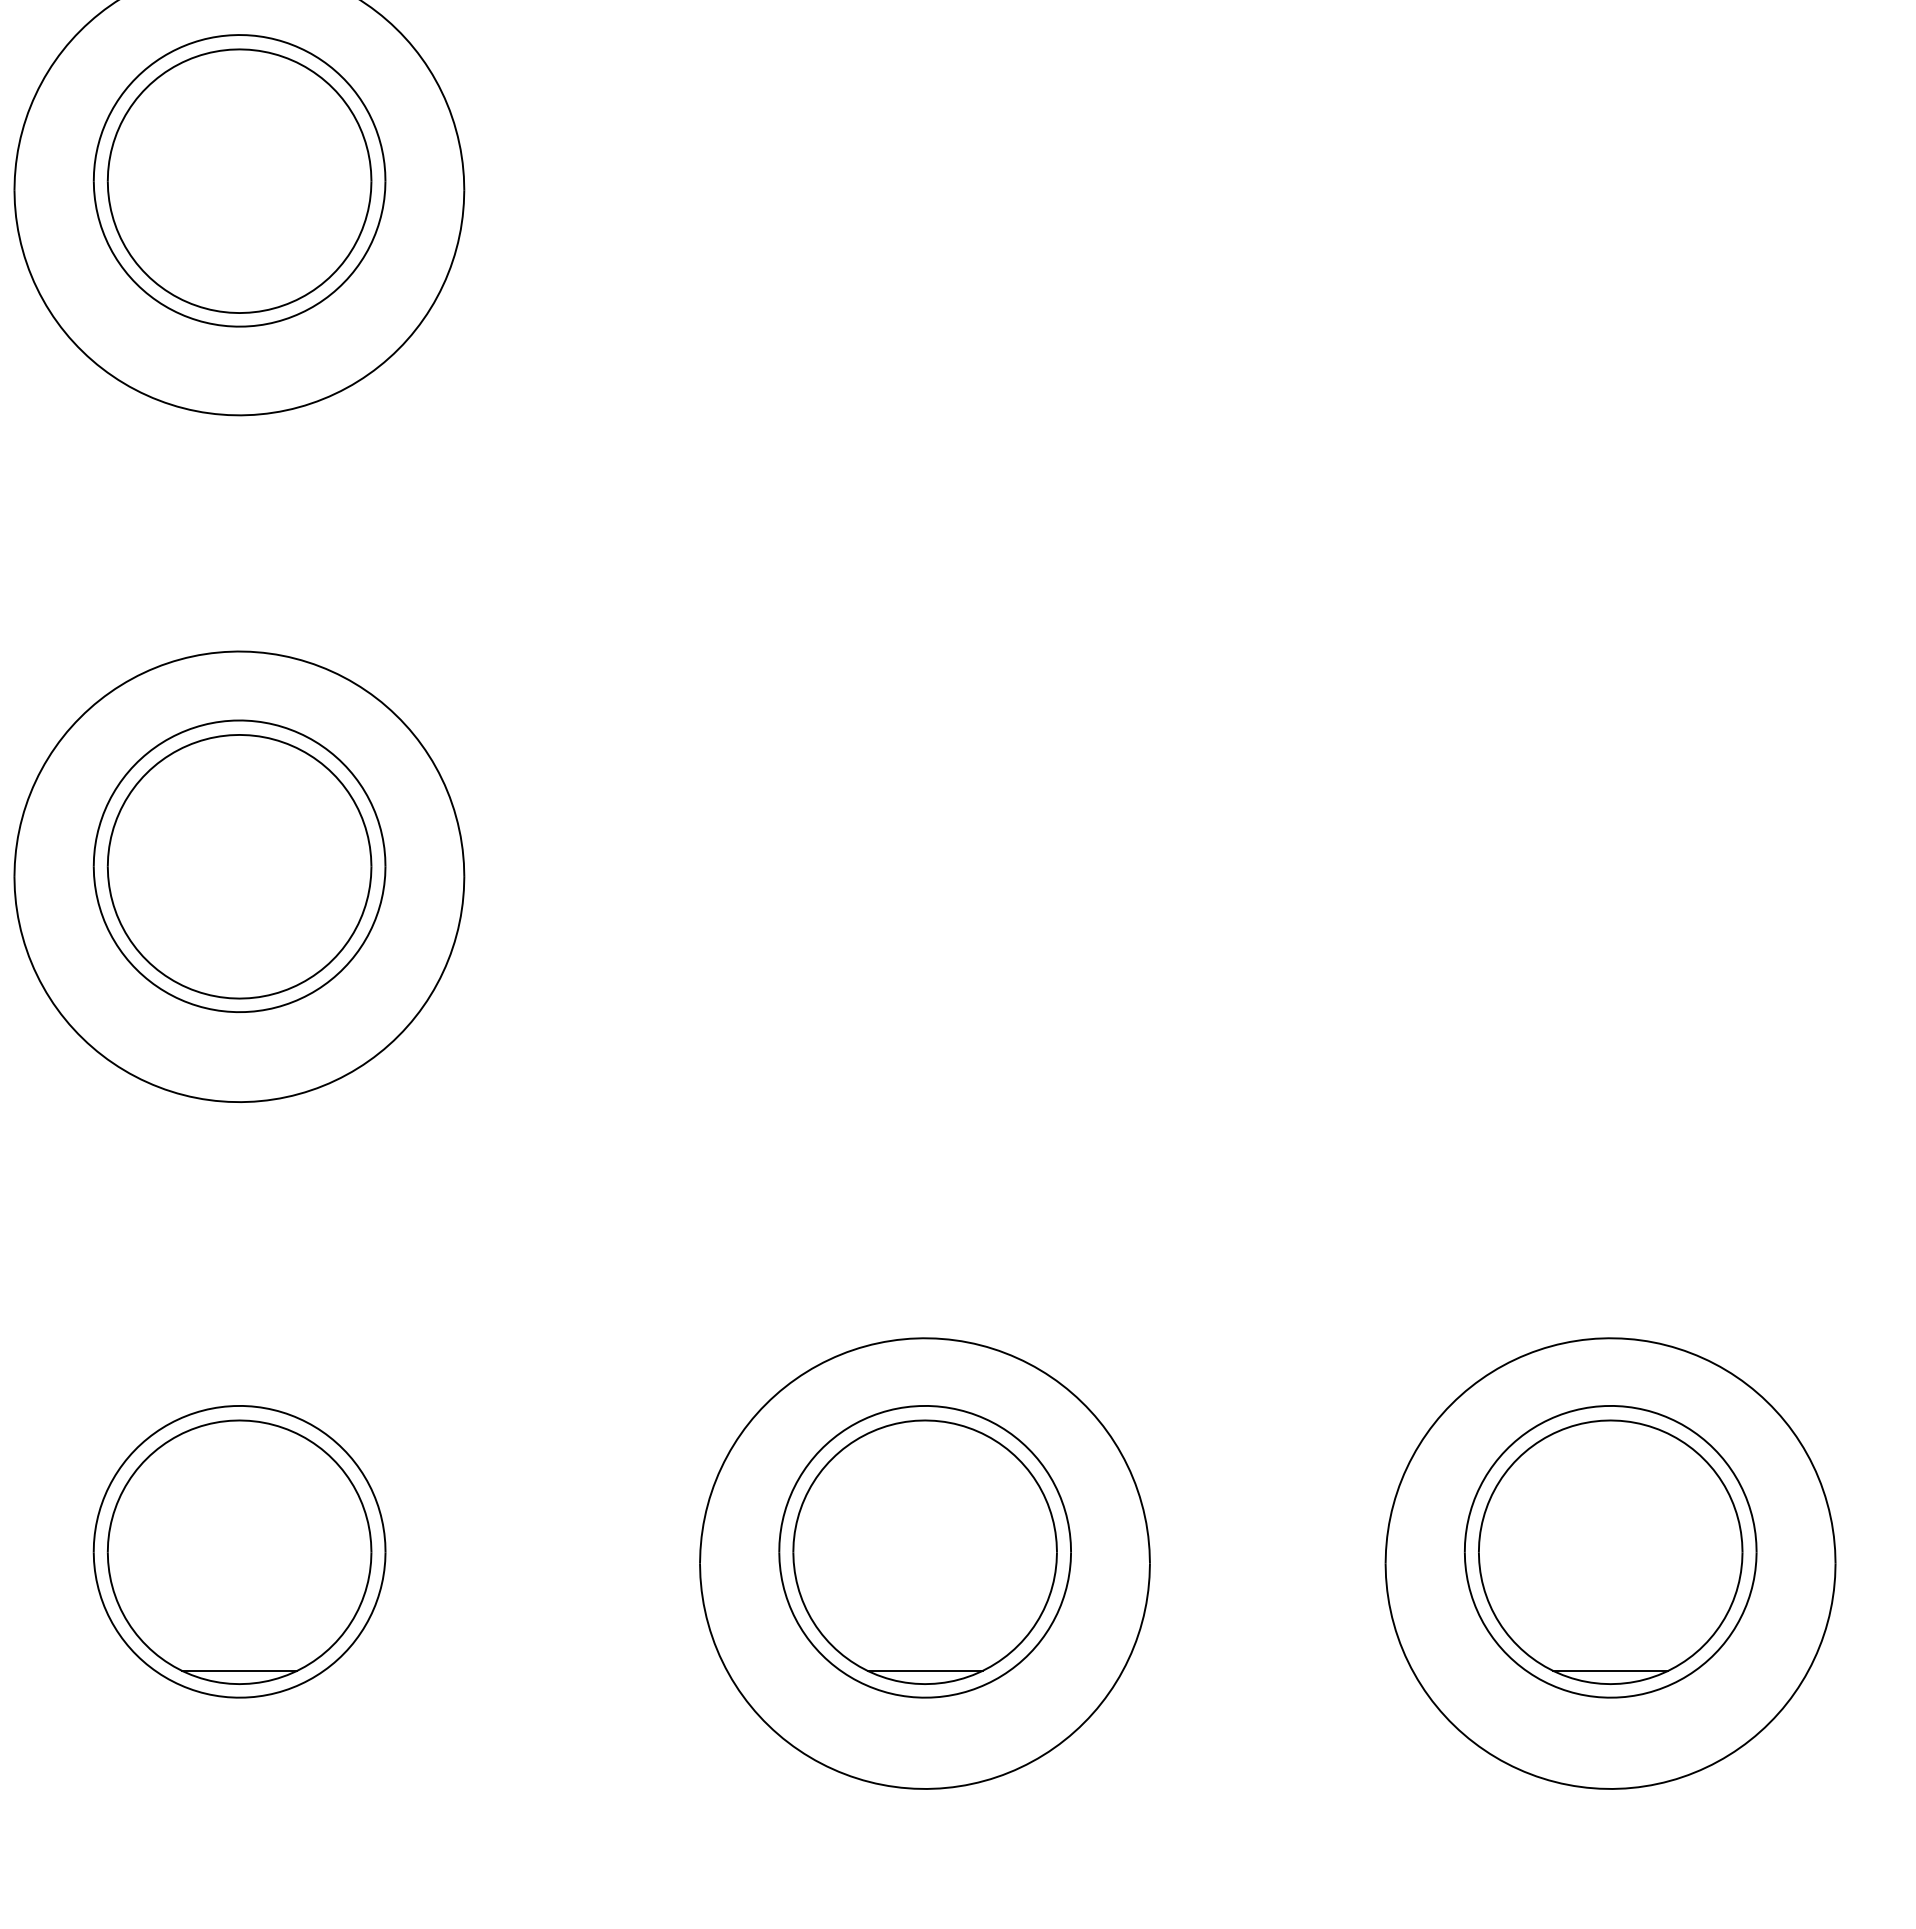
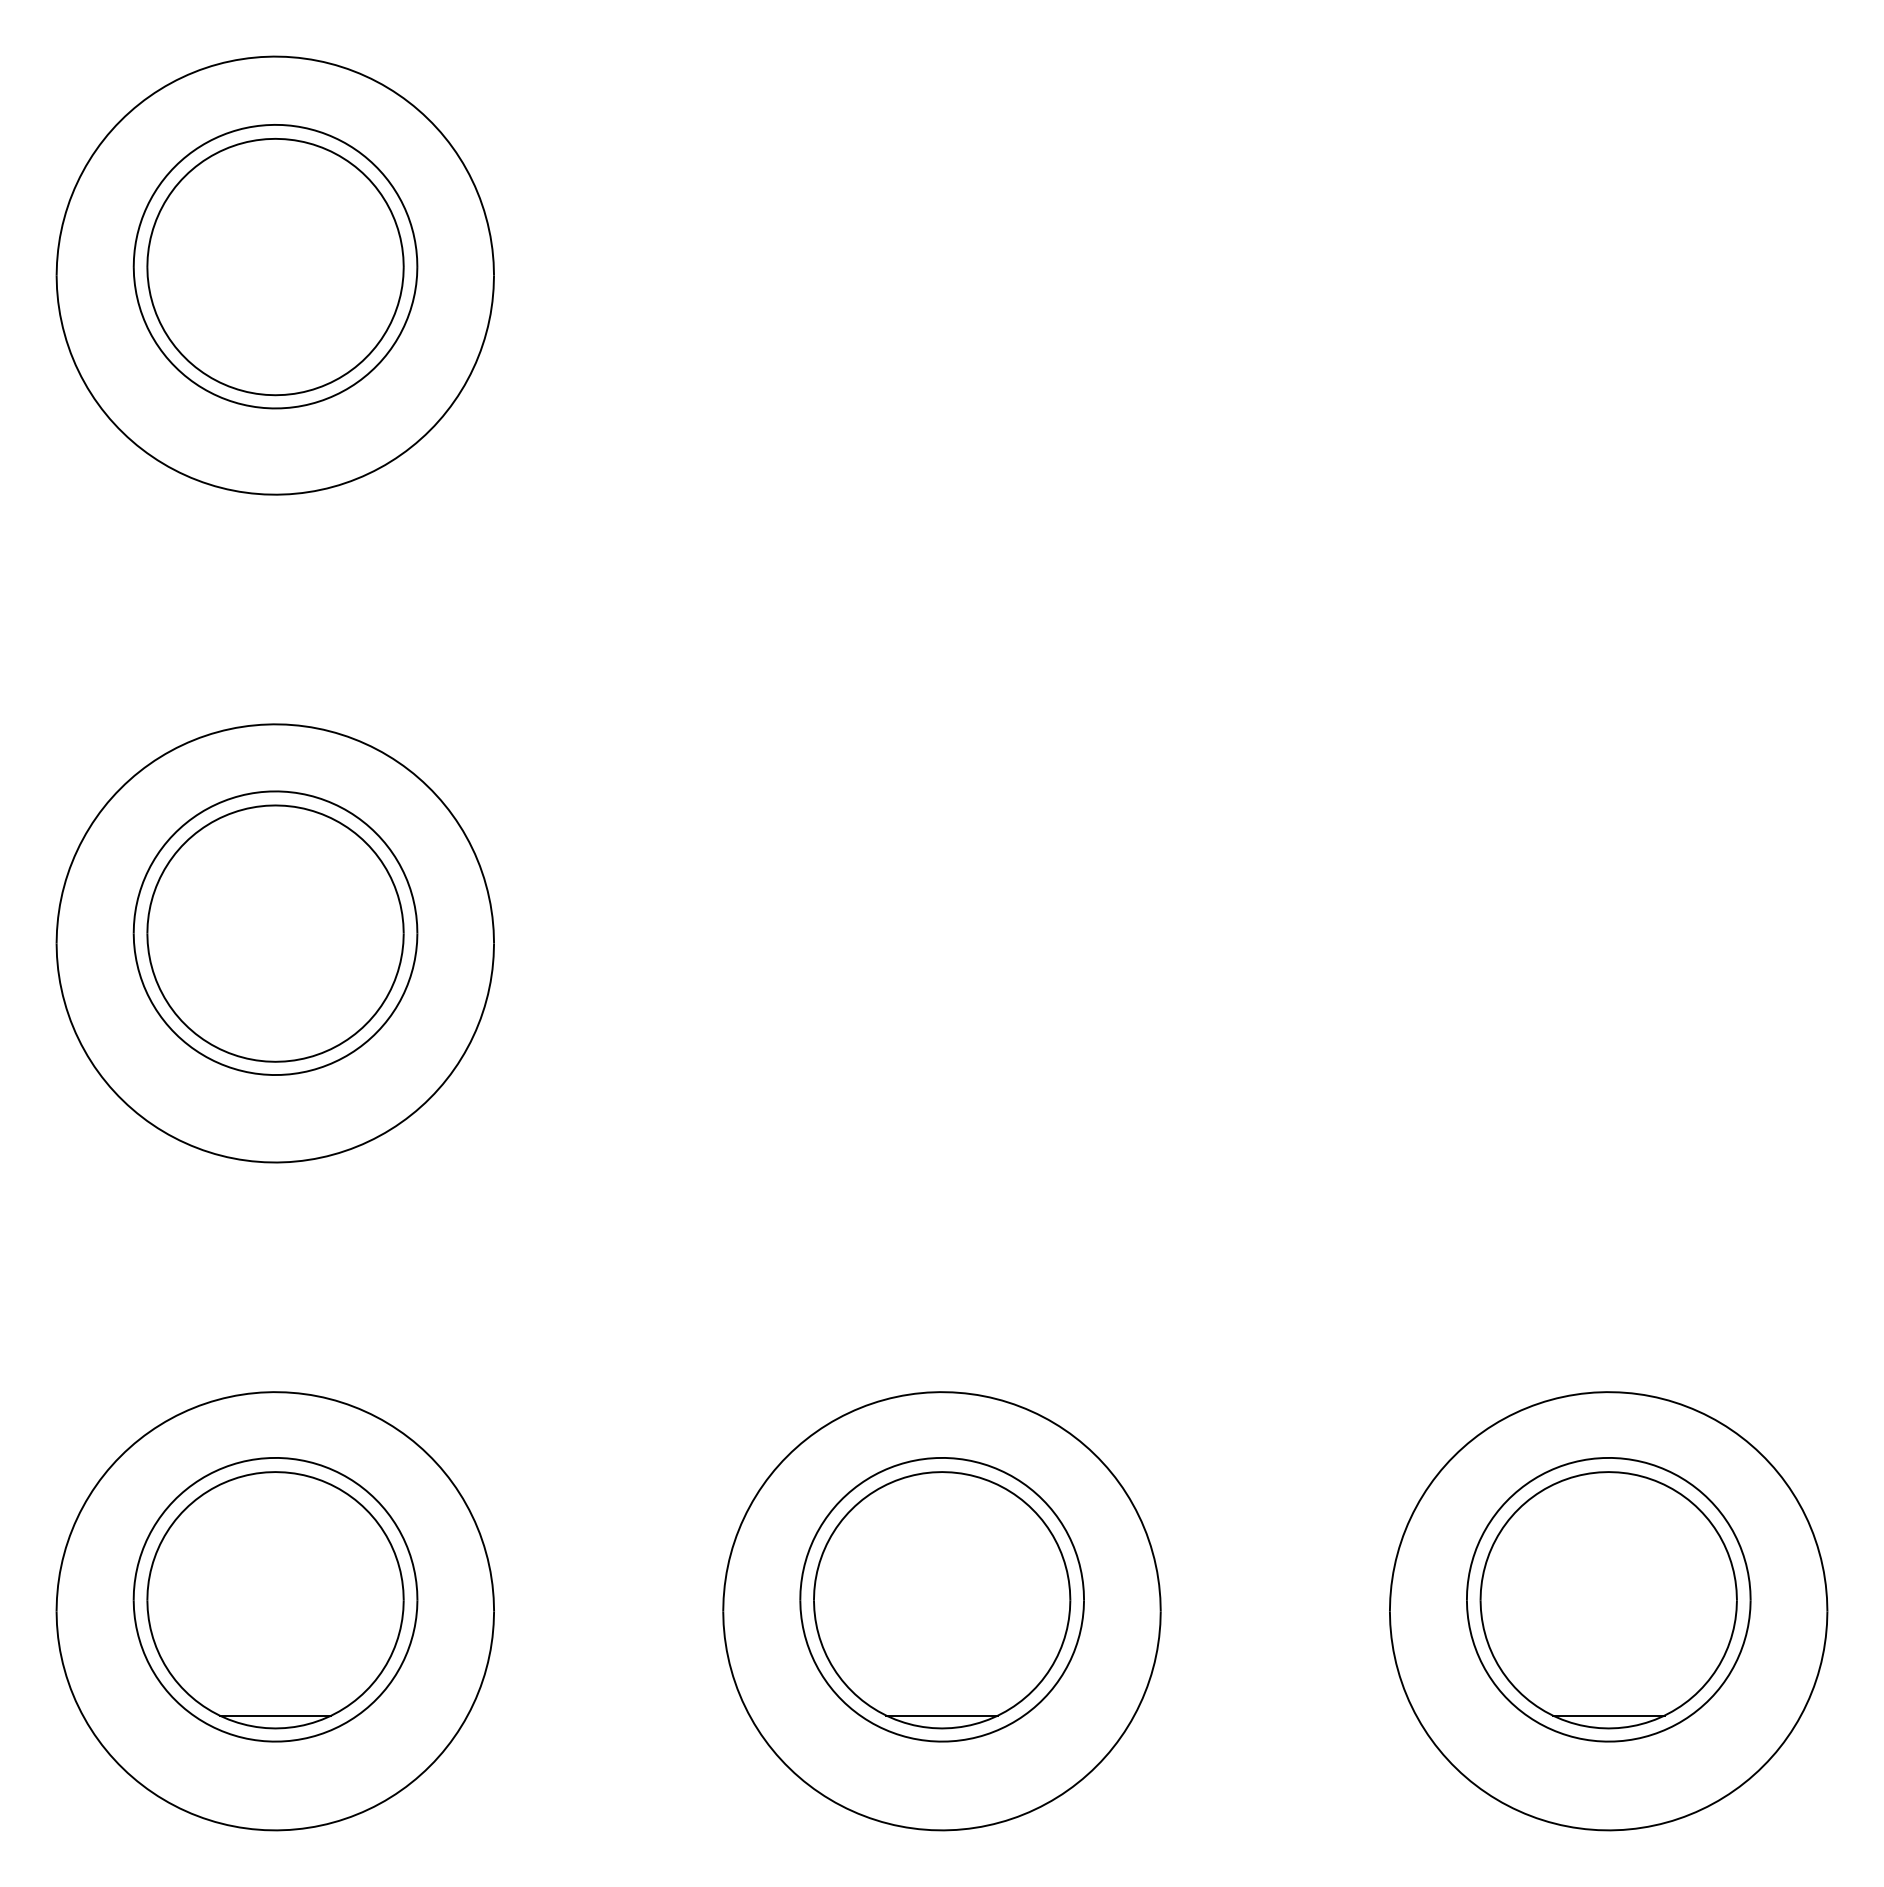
part: (238, 1563) -> (274, 1611), added

